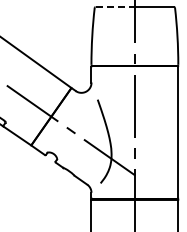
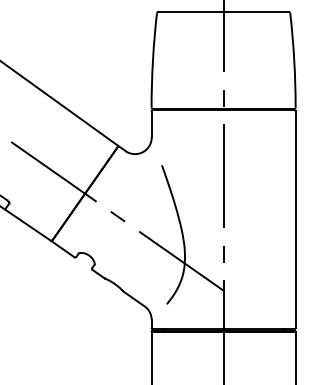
line: (115, 7) -> (191, 12), dashed -> solid

